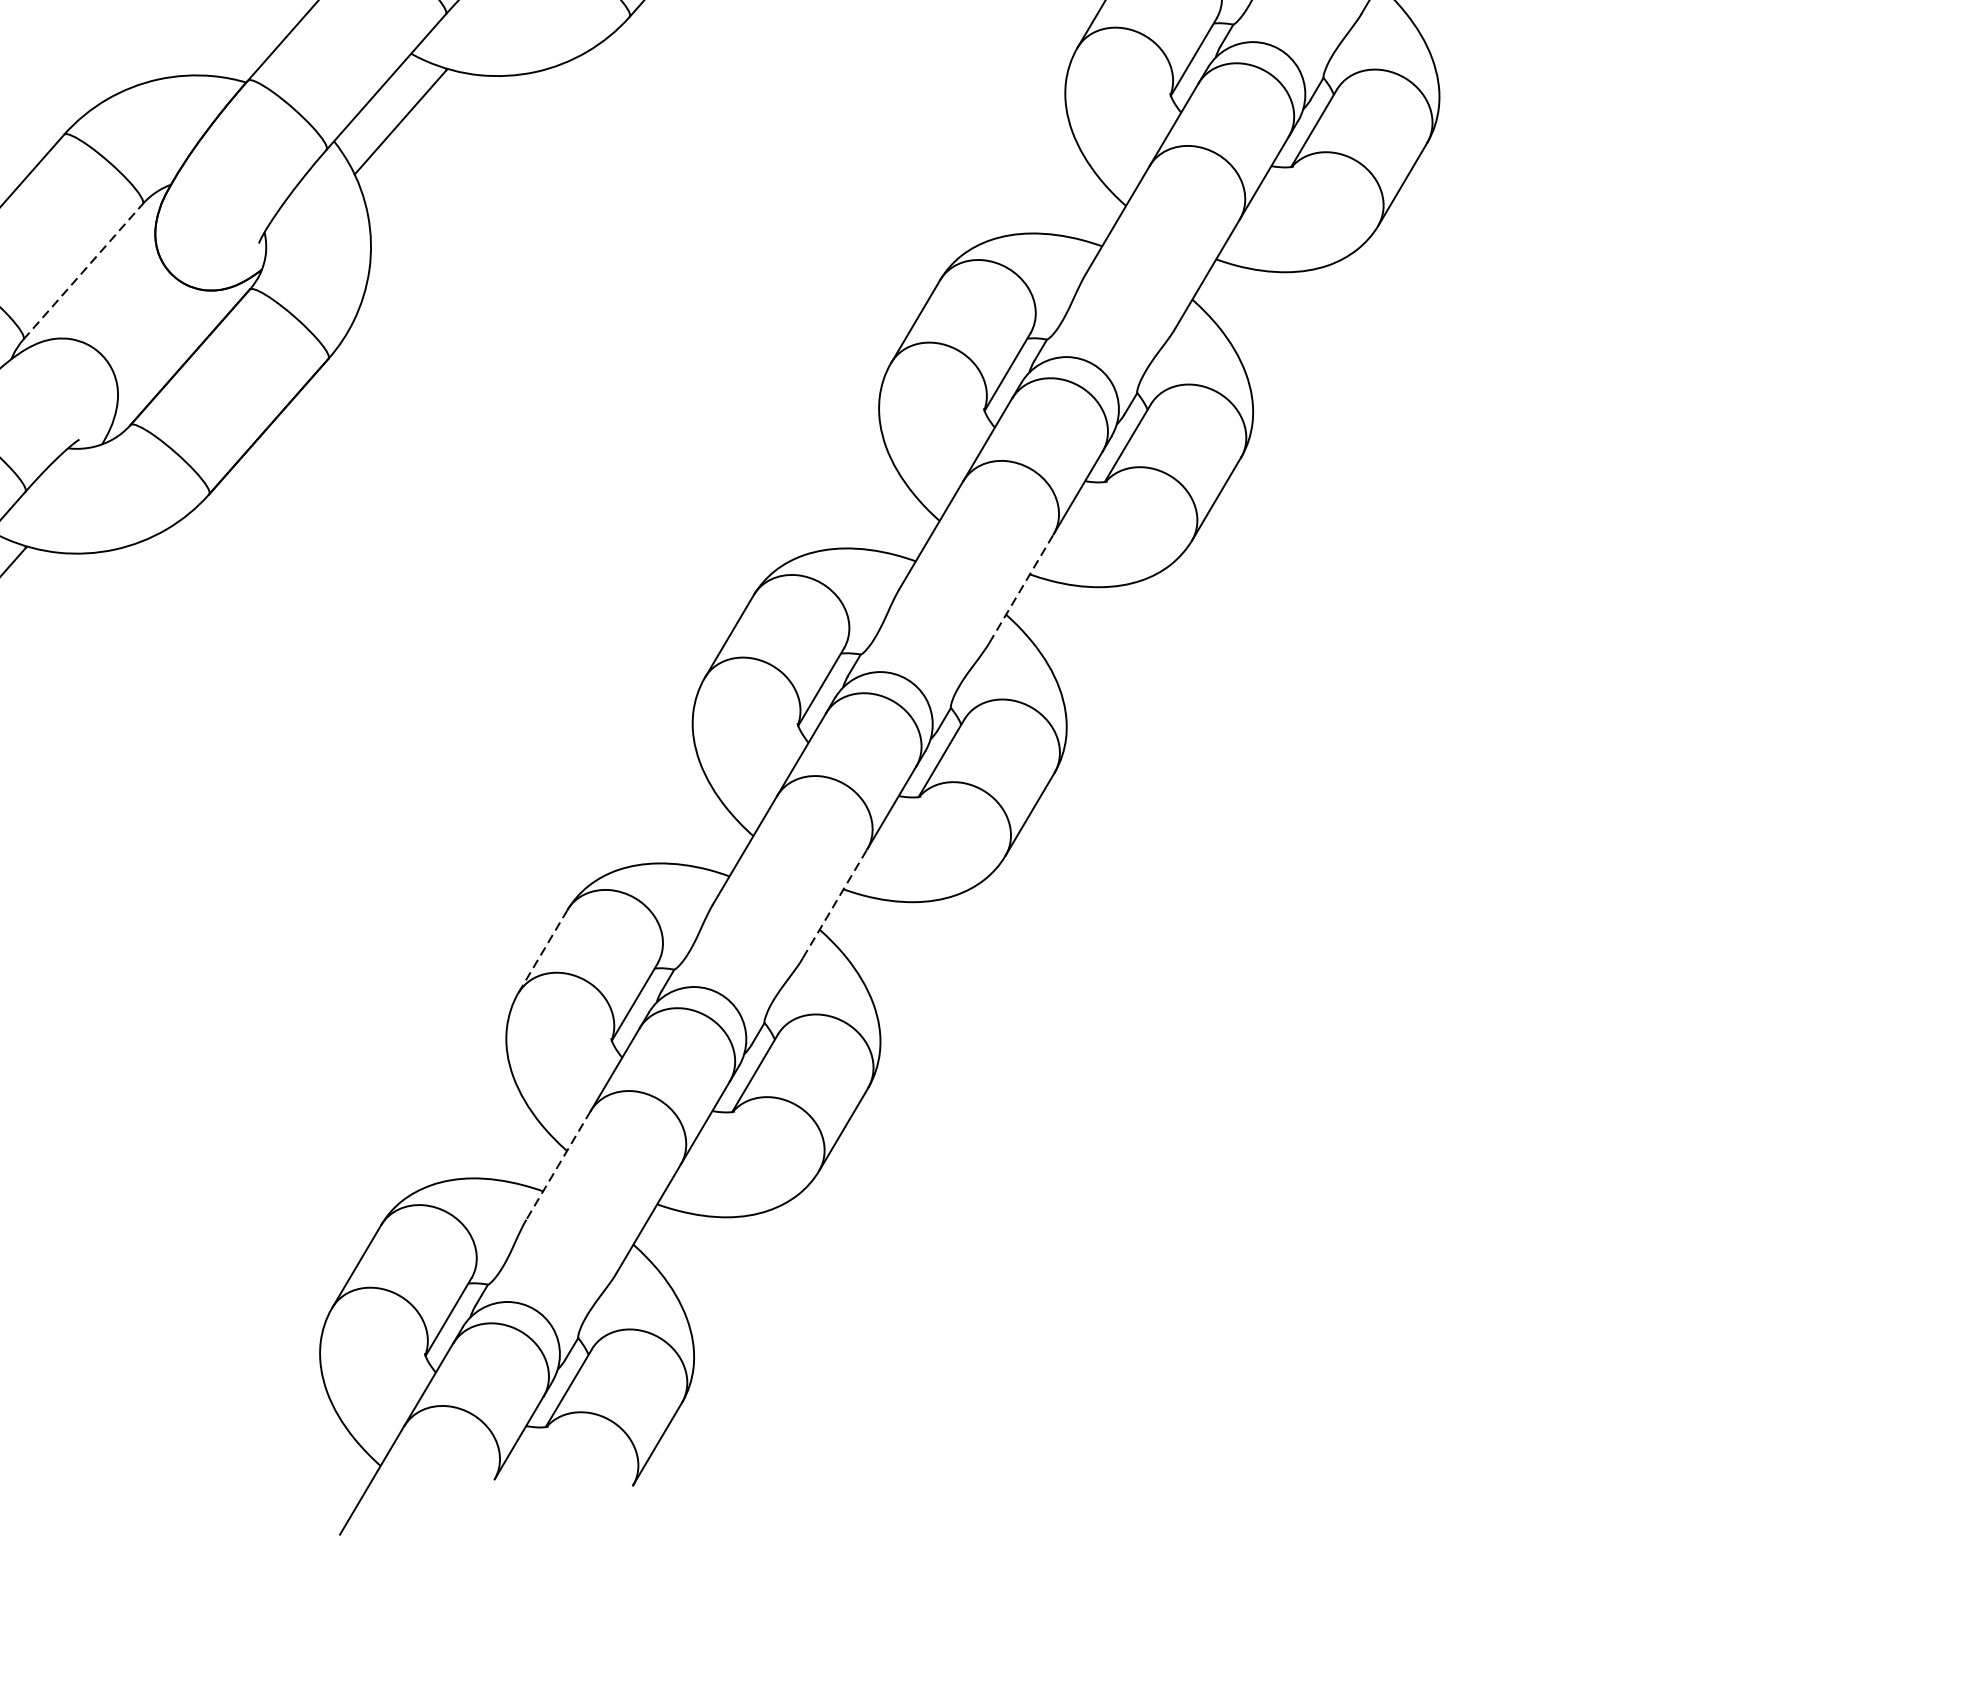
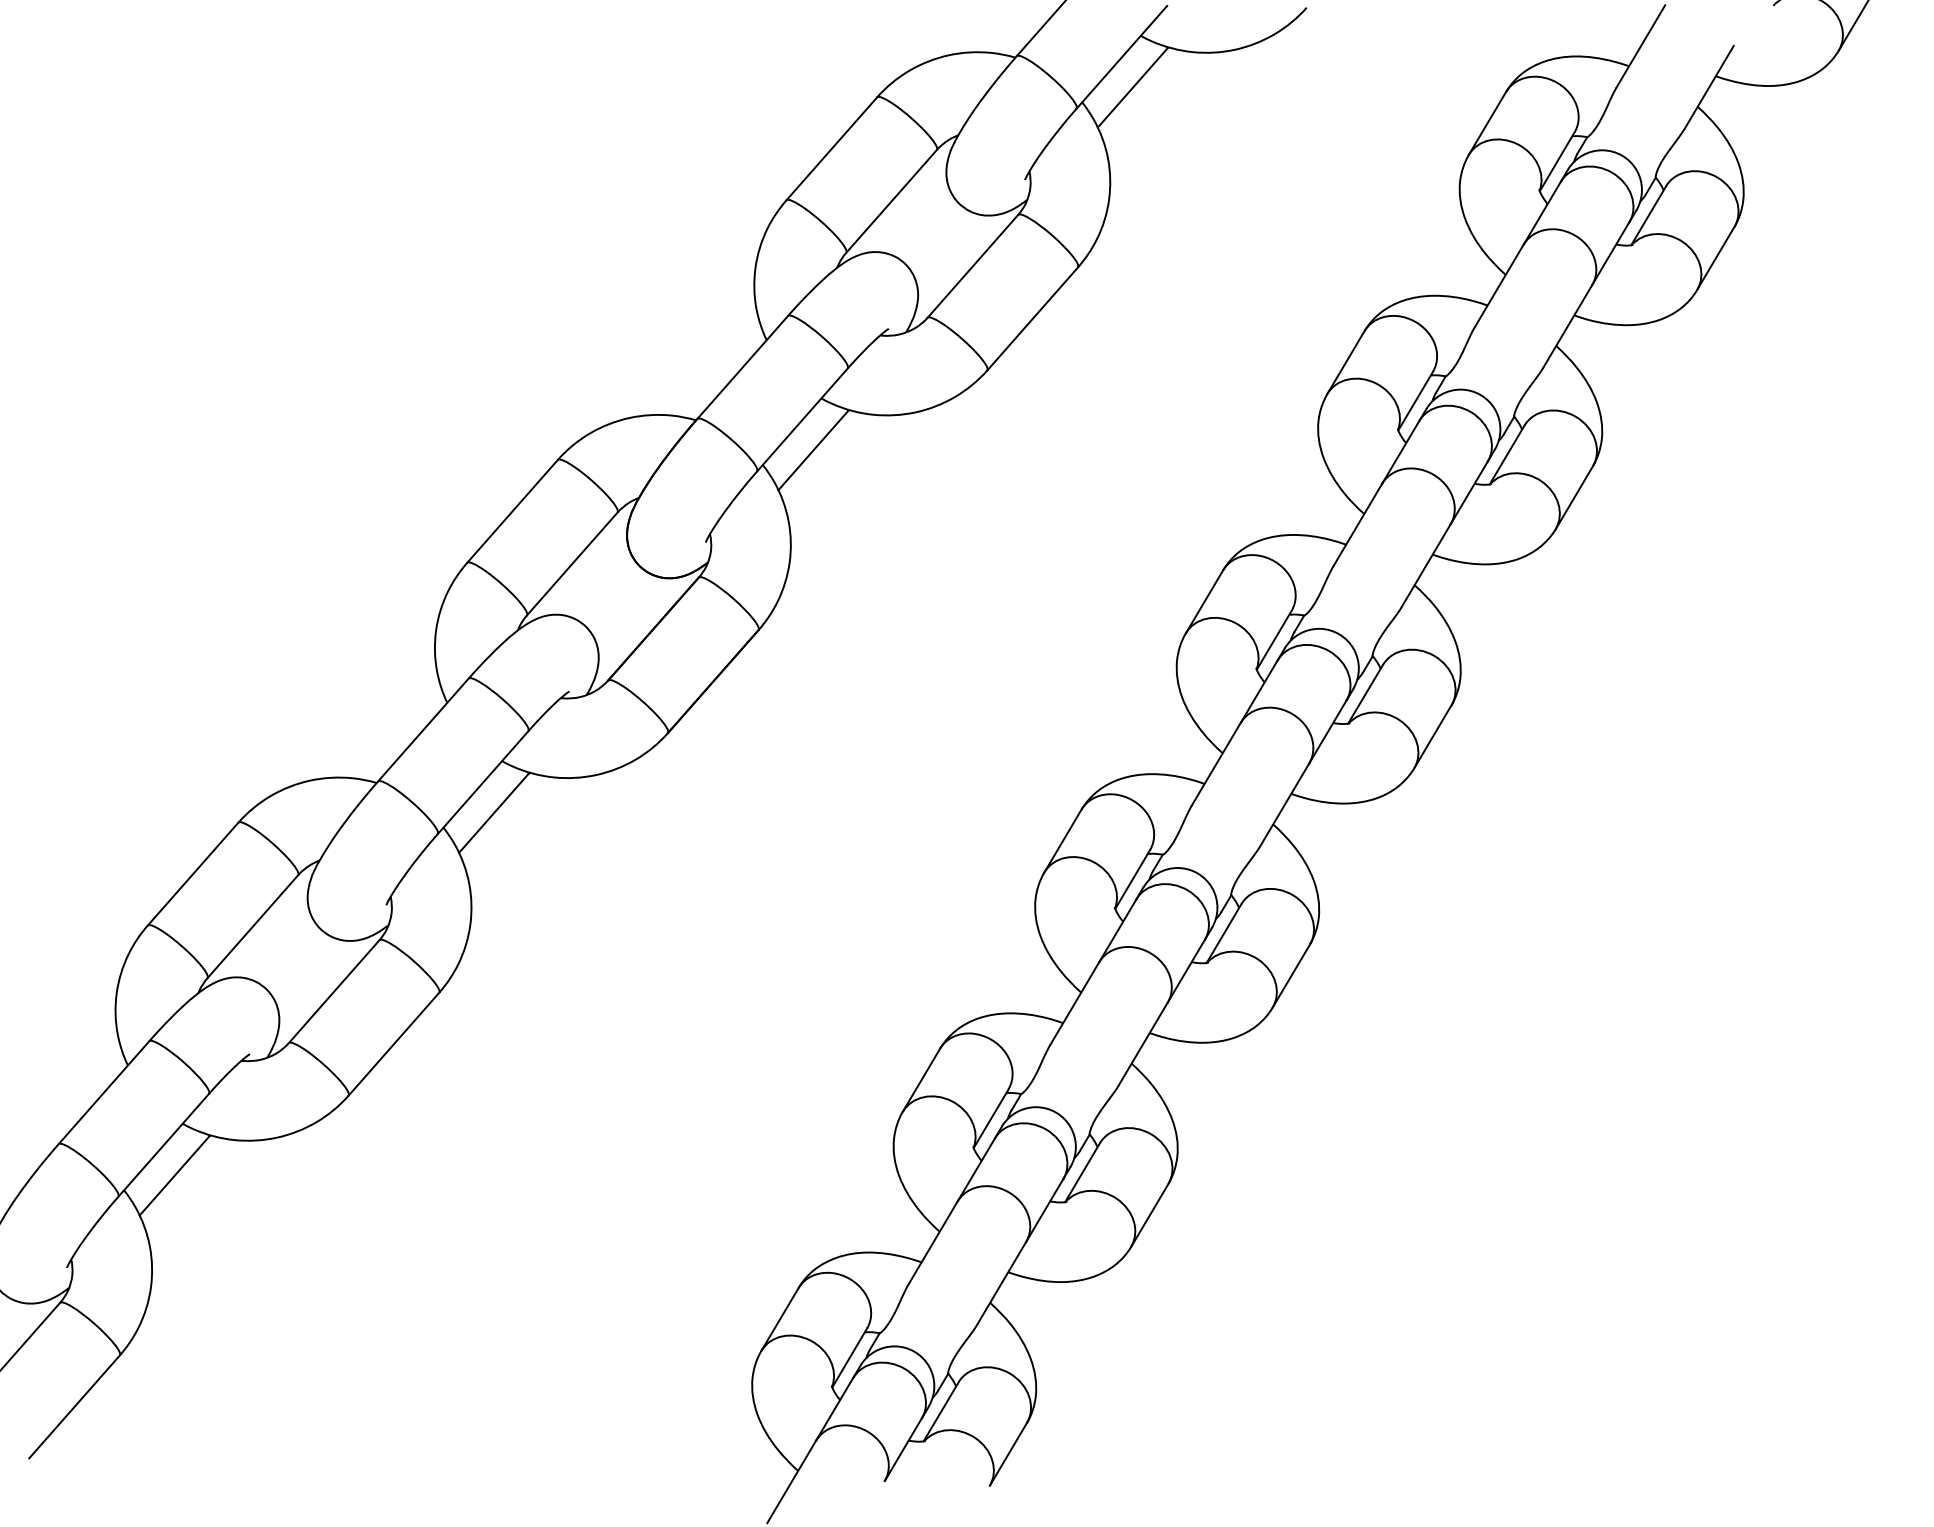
line: (83, 272) -> (572, 564), dashed -> solid
line: (1021, 588) -> (1284, 804), dashed -> solid
line: (835, 903) -> (1143, 1043), dashed -> solid
line: (543, 950) -> (921, 1079), dashed -> solid
line: (558, 1165) -> (933, 1242), dashed -> solid

